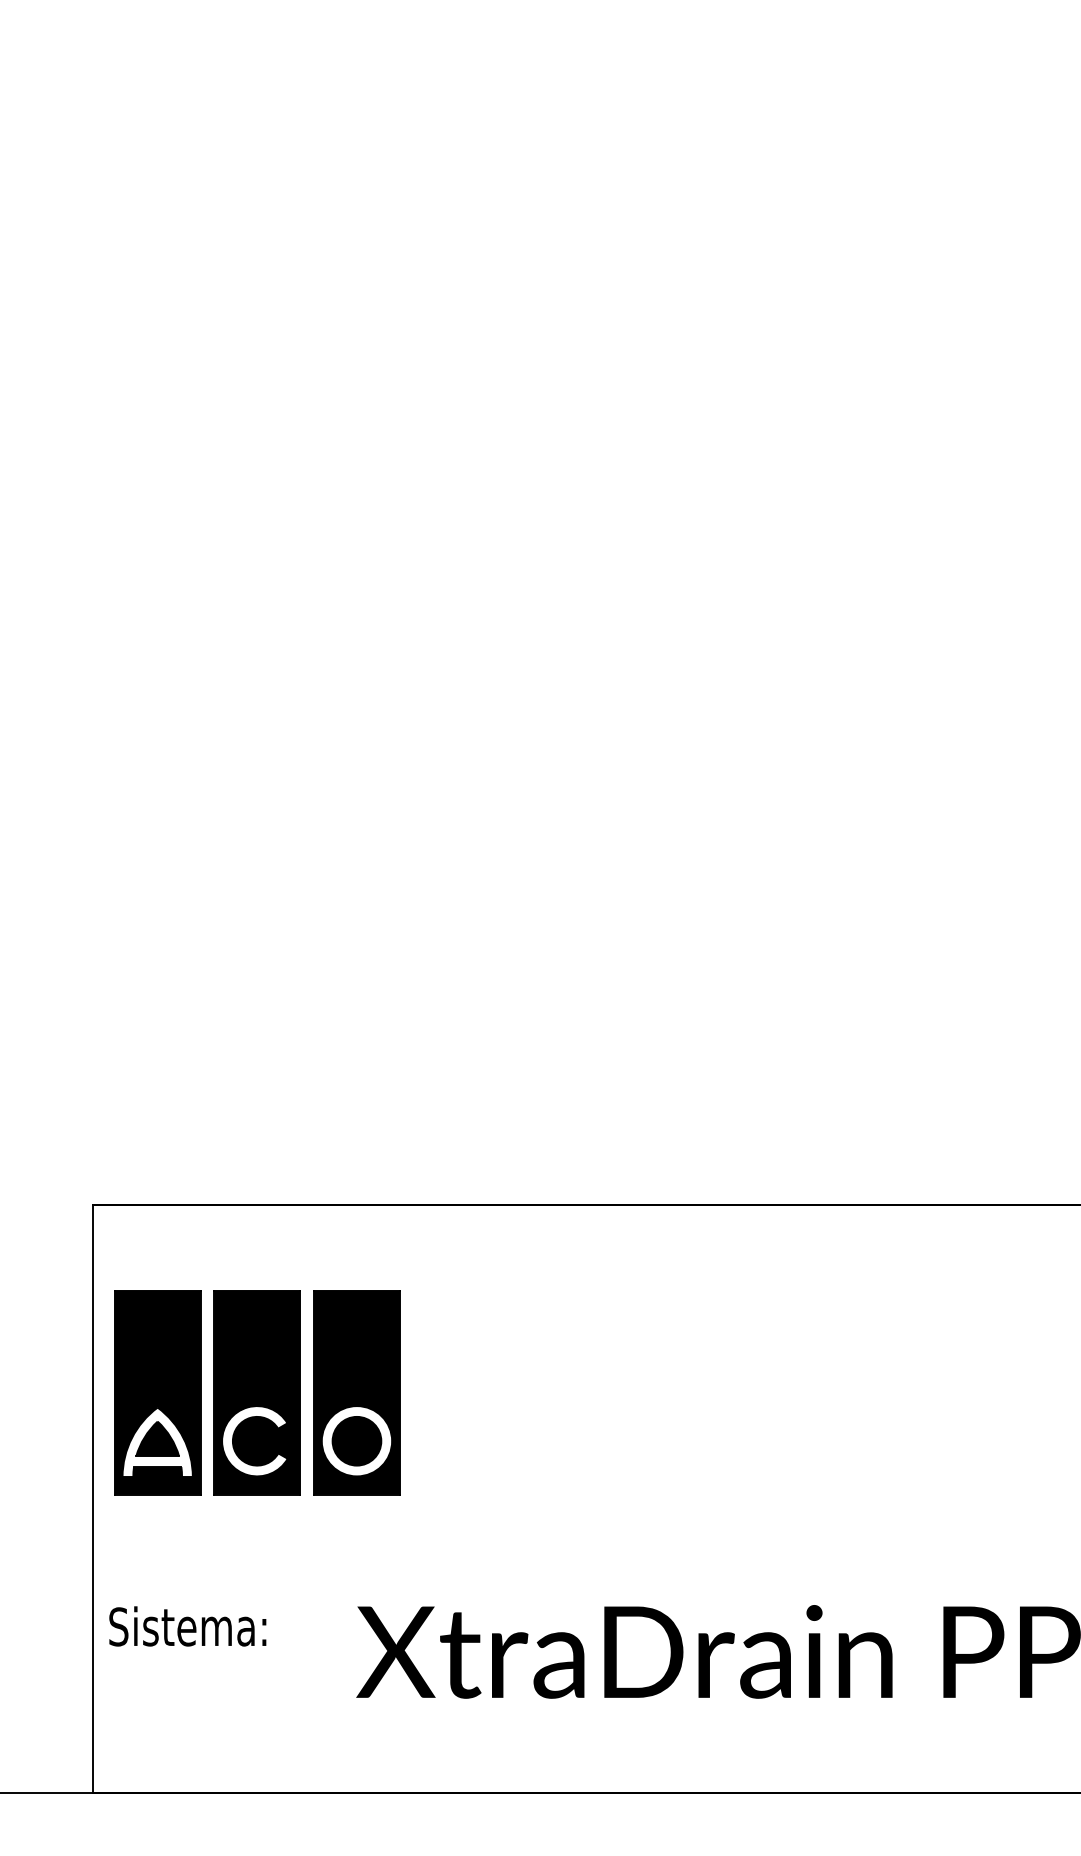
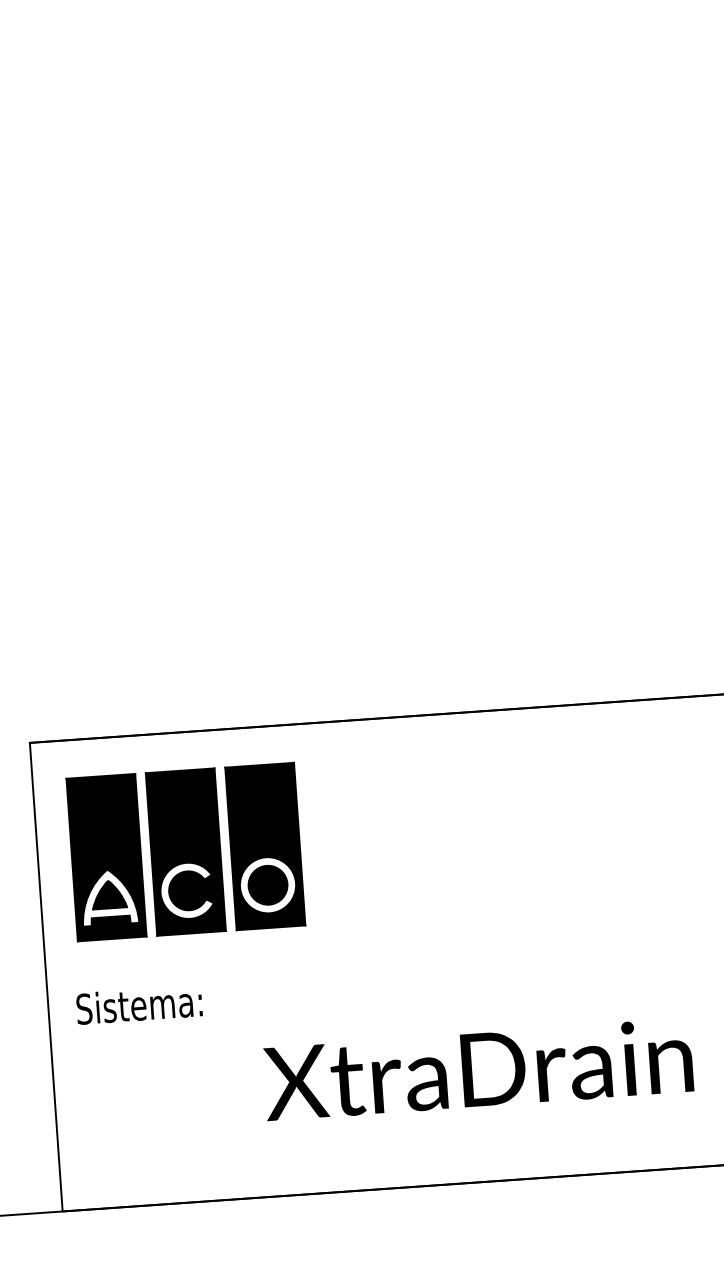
part: (257, 1392) -> (186, 851), moved
text: (187, 1626) -> (139, 1004), moved

